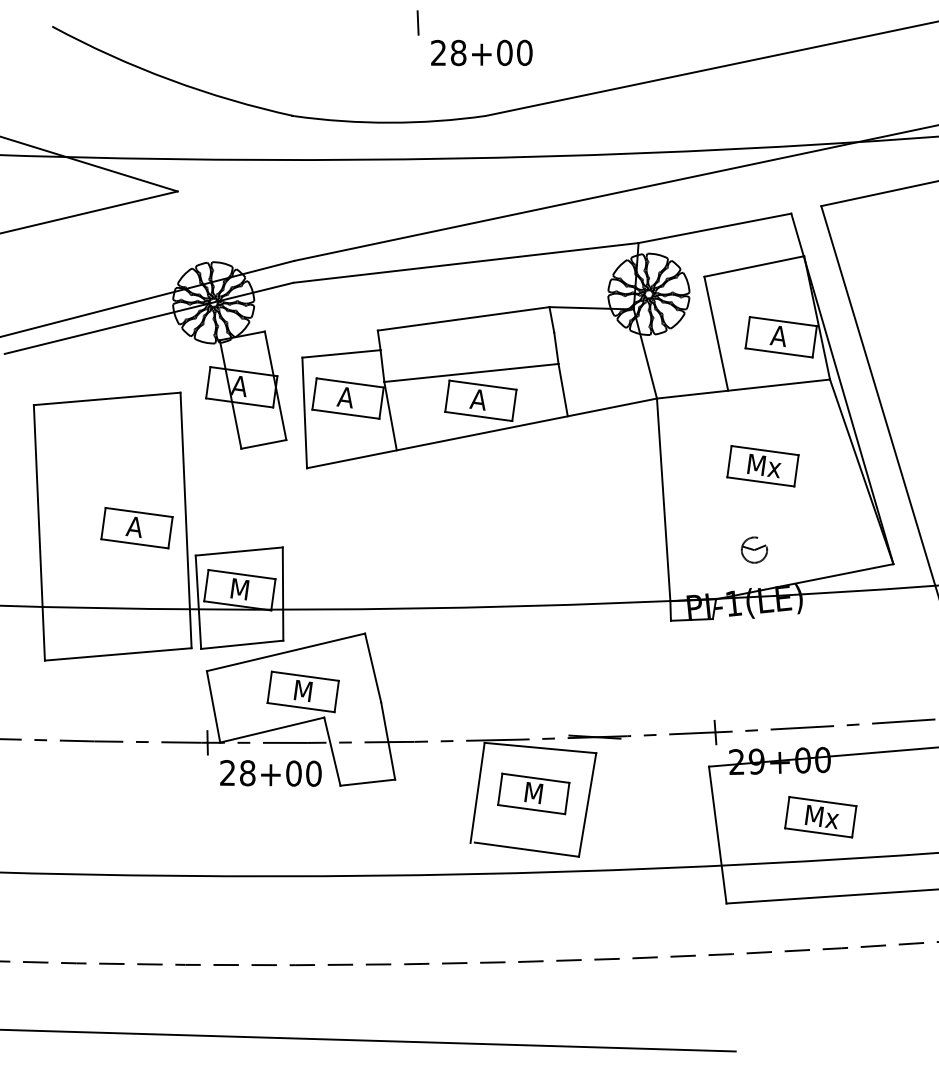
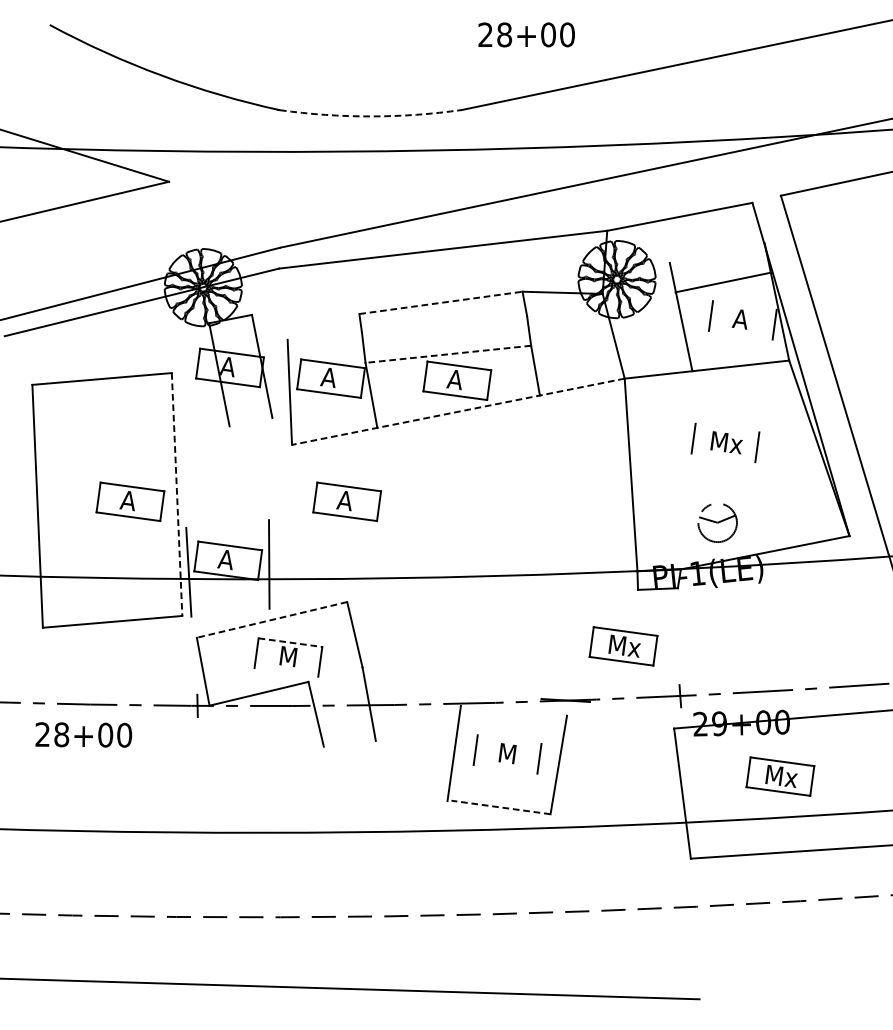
line: (417, 22) -> (397, 21), removed
text: (481, 52) -> (526, 34), moved
arc: (390, 122) -> (371, 116), solid -> dashed
line: (754, 266) -> (723, 282), moved
line: (463, 318) -> (440, 302), solid -> dashed
line: (782, 321) -> (744, 305), removed
line: (778, 352) -> (740, 334), removed
line: (341, 353) -> (324, 335), removed
line: (471, 372) -> (448, 353), solid -> dashed
line: (481, 433) -> (457, 411), solid -> dashed
line: (263, 444) -> (250, 422), removed
line: (764, 450) -> (726, 428), removed
line: (760, 481) -> (723, 457), removed
line: (186, 520) -> (177, 494), solid -> dashed
part: (364, 528) -> (346, 502), added
part: (753, 549) -> (716, 522), size x1.6
line: (238, 551) -> (226, 524), removed
text: (238, 589) -> (226, 560), M -> A
line: (242, 644) -> (230, 612), removed
line: (285, 652) -> (271, 620), solid -> dashed
line: (305, 676) -> (290, 642), solid -> dashed
part: (655, 680) -> (623, 646), added
line: (300, 707) -> (285, 672), removed
line: (540, 747) -> (513, 710), removed
text: (270, 773) -> (83, 735), moved
line: (535, 777) -> (509, 738), removed
line: (367, 782) -> (349, 743), removed
line: (531, 809) -> (505, 769), removed
line: (526, 849) -> (500, 807), solid -> dashed

